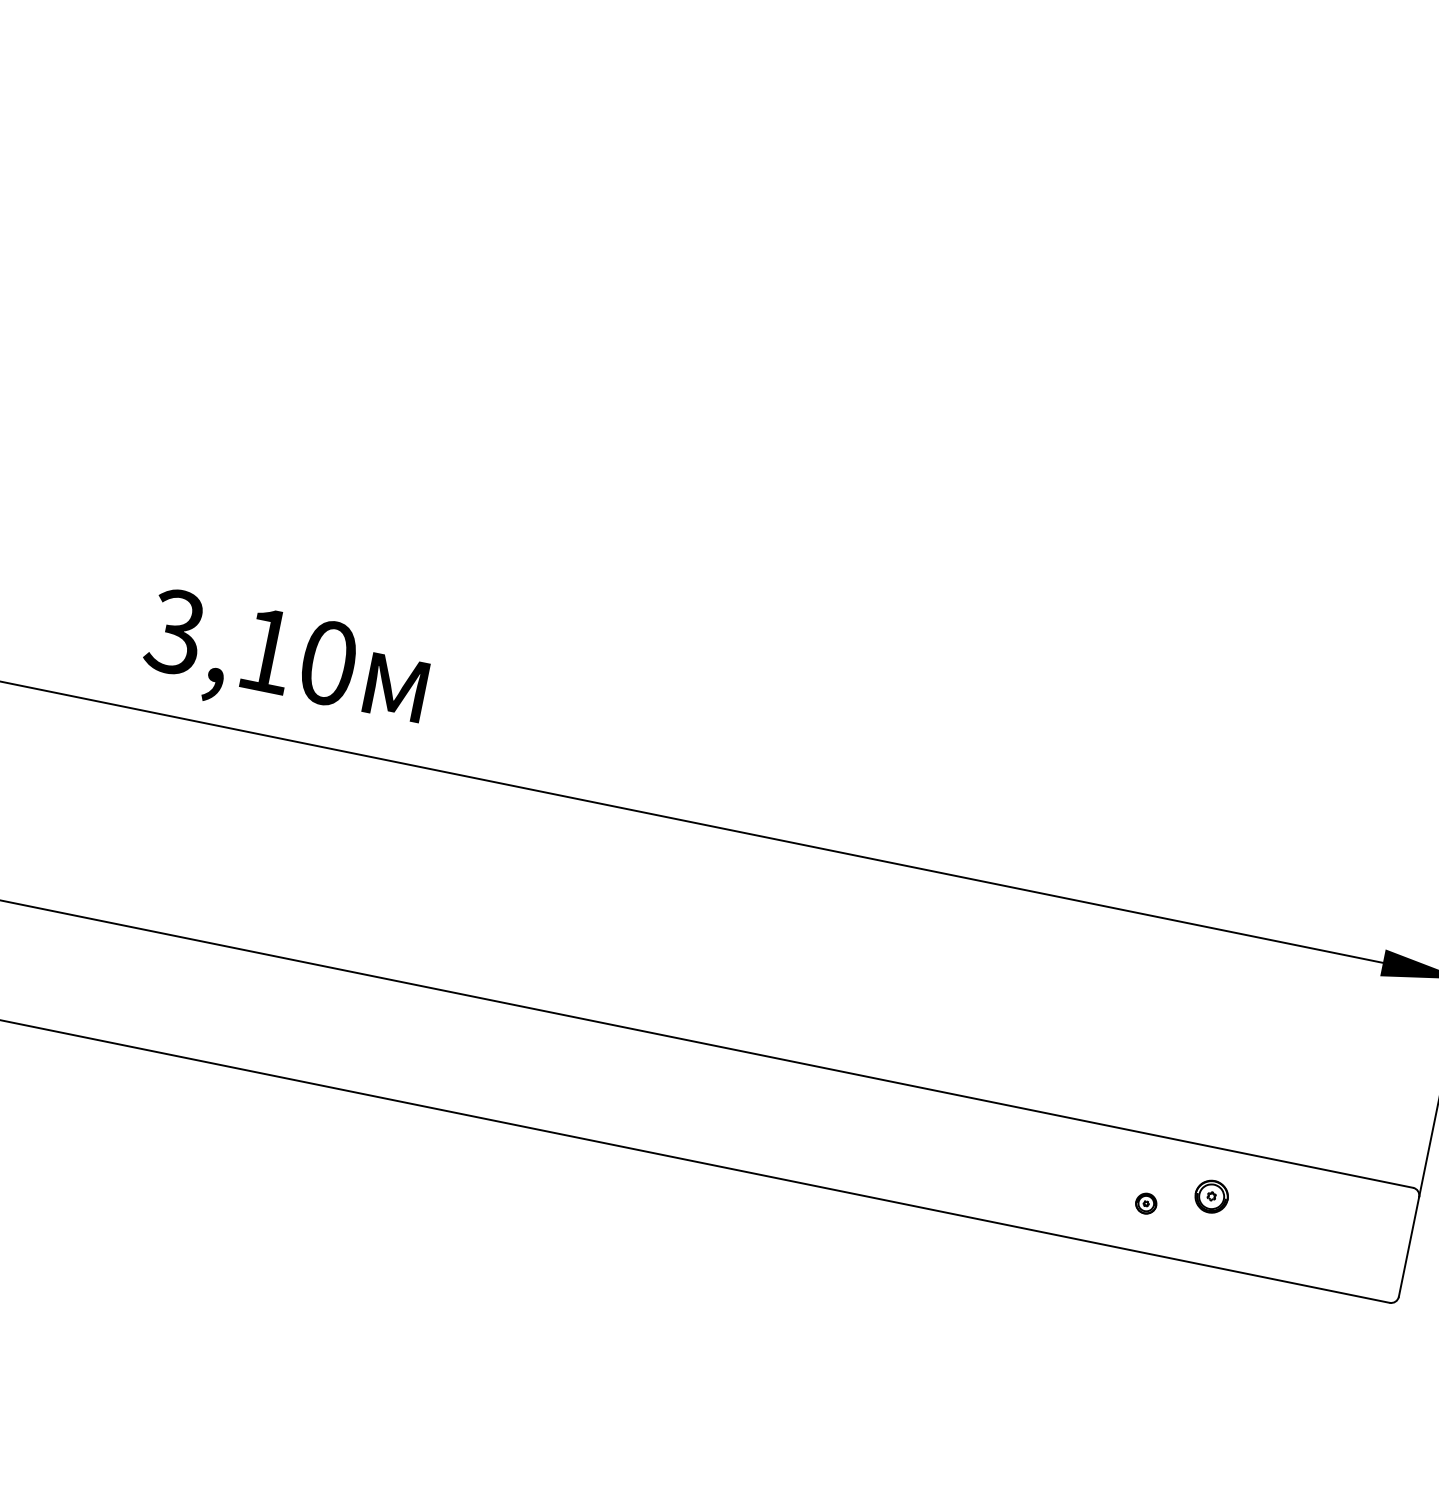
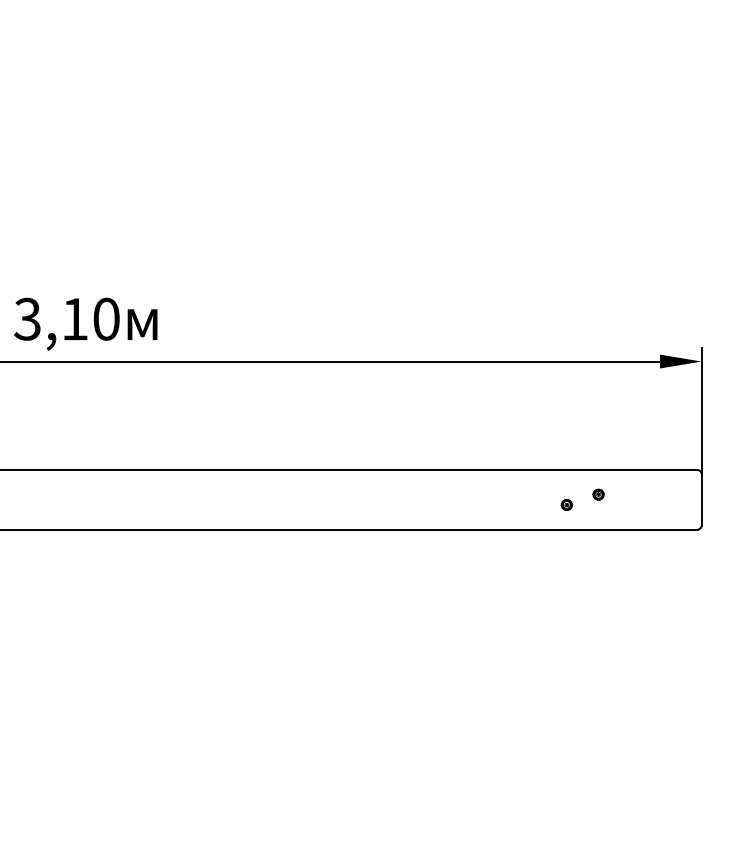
part: (1211, 1195) -> (598, 494), size x0.62

